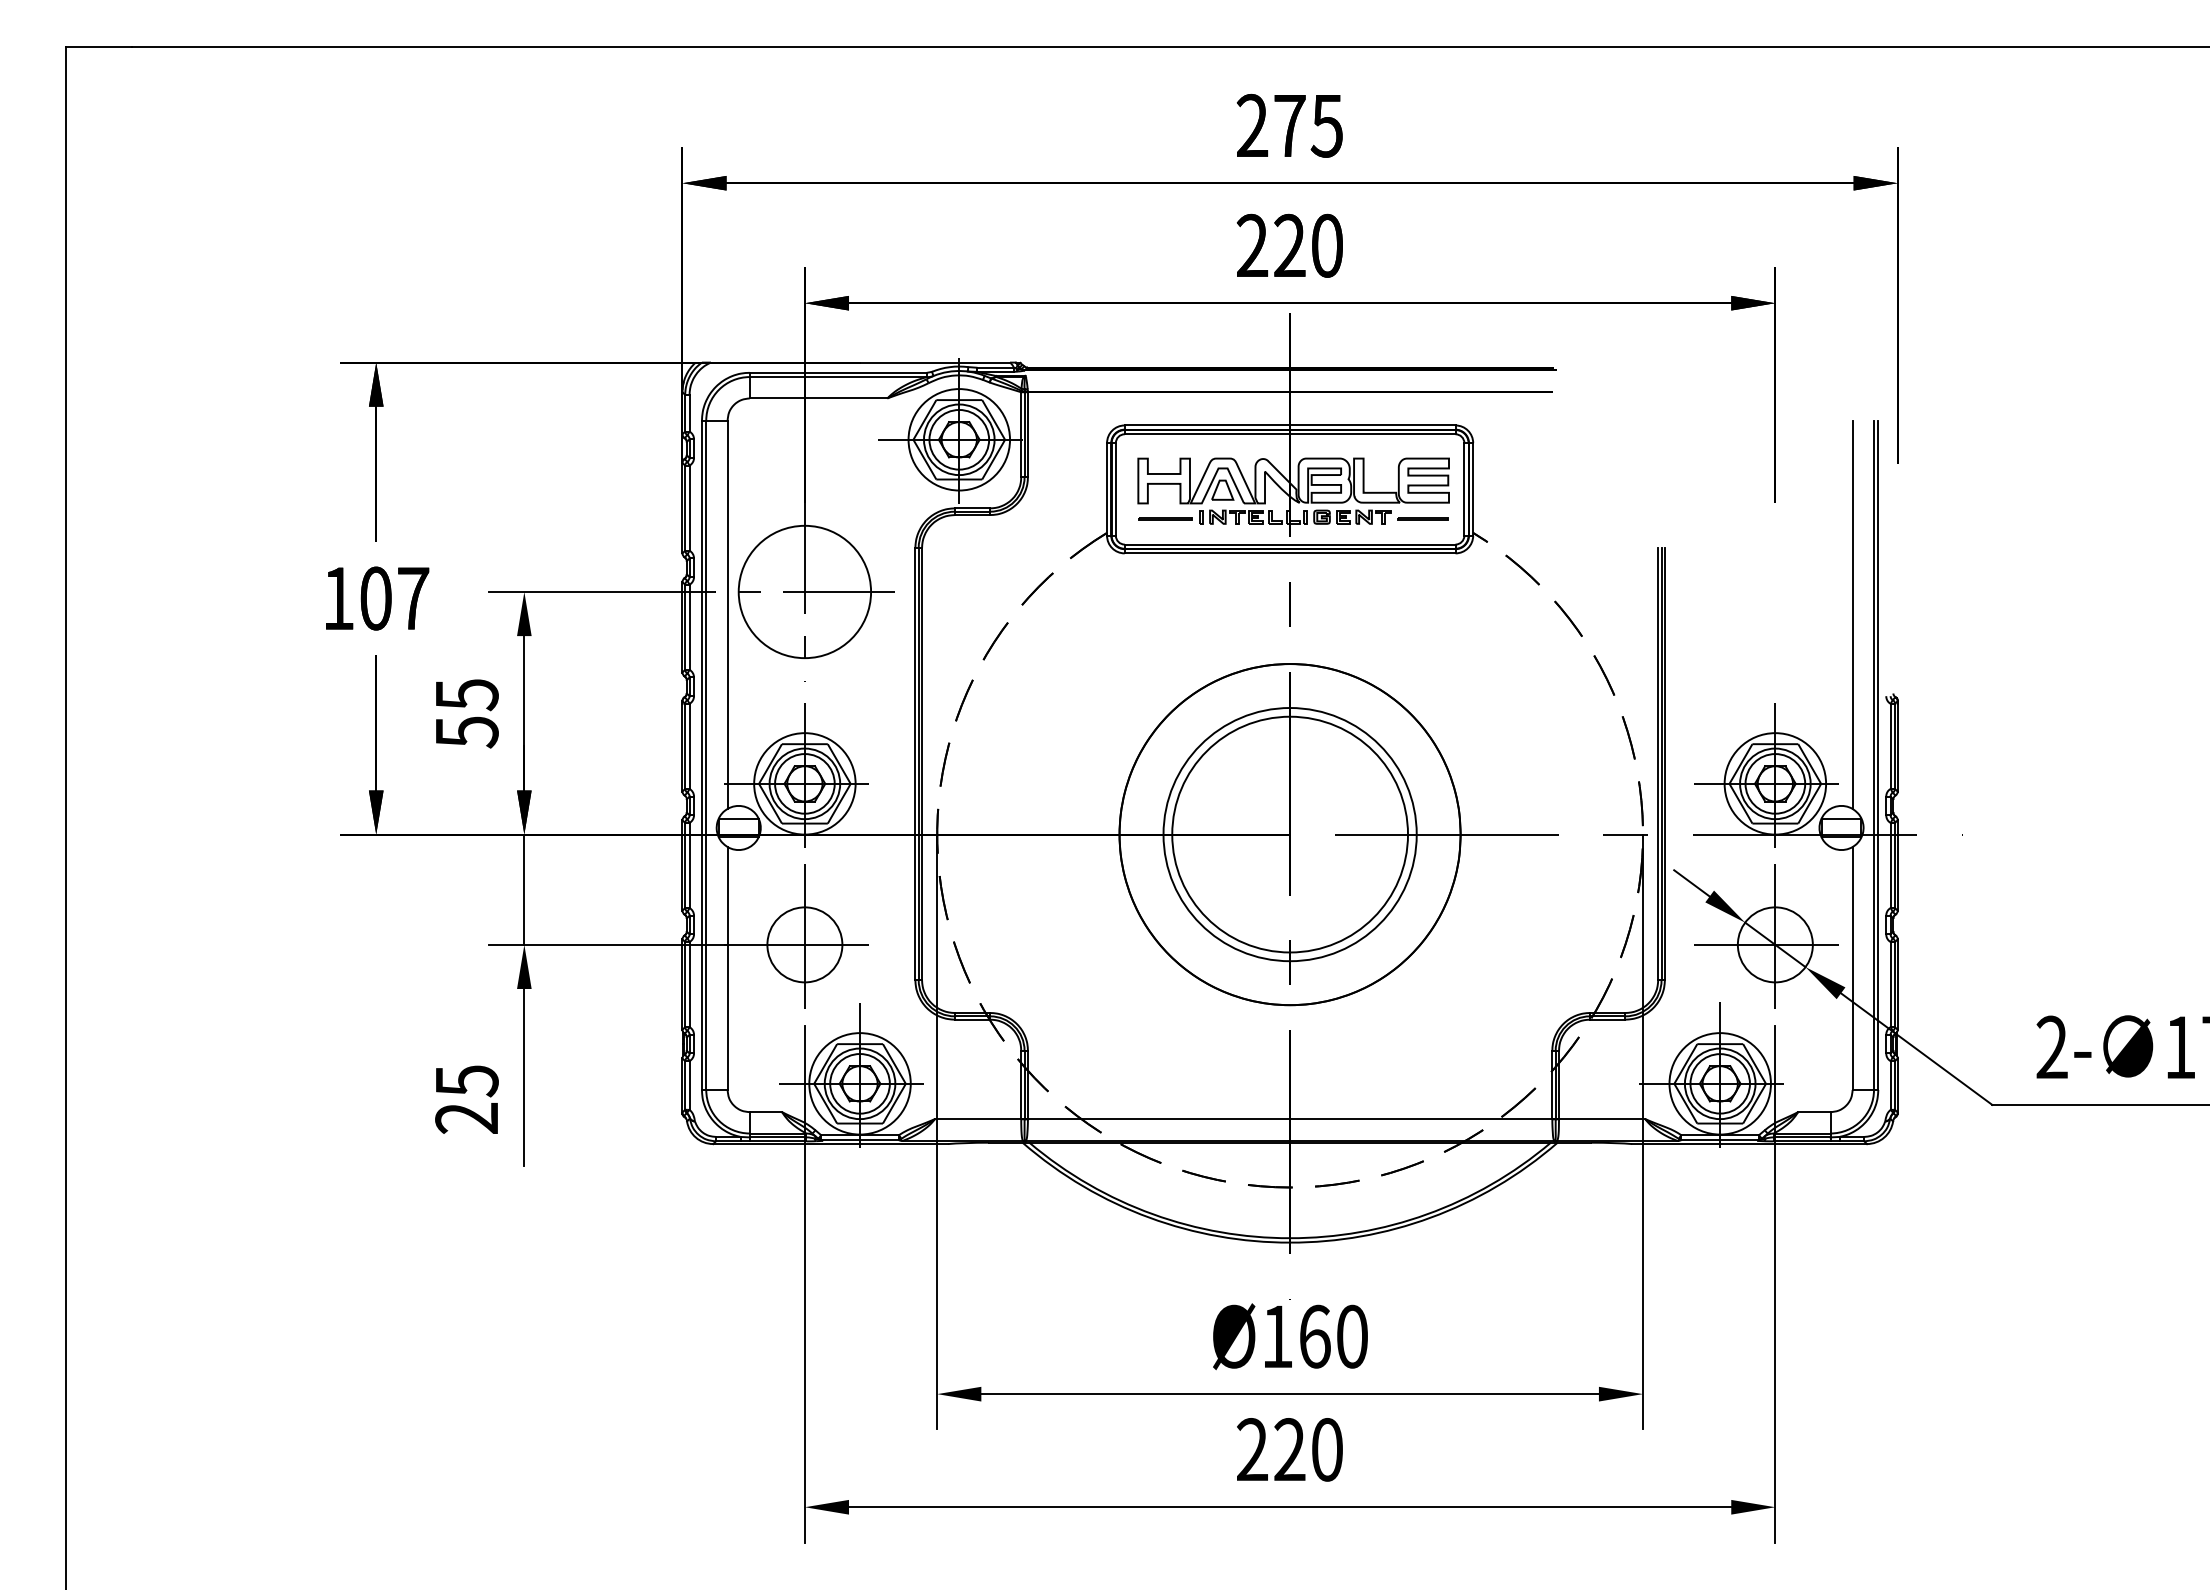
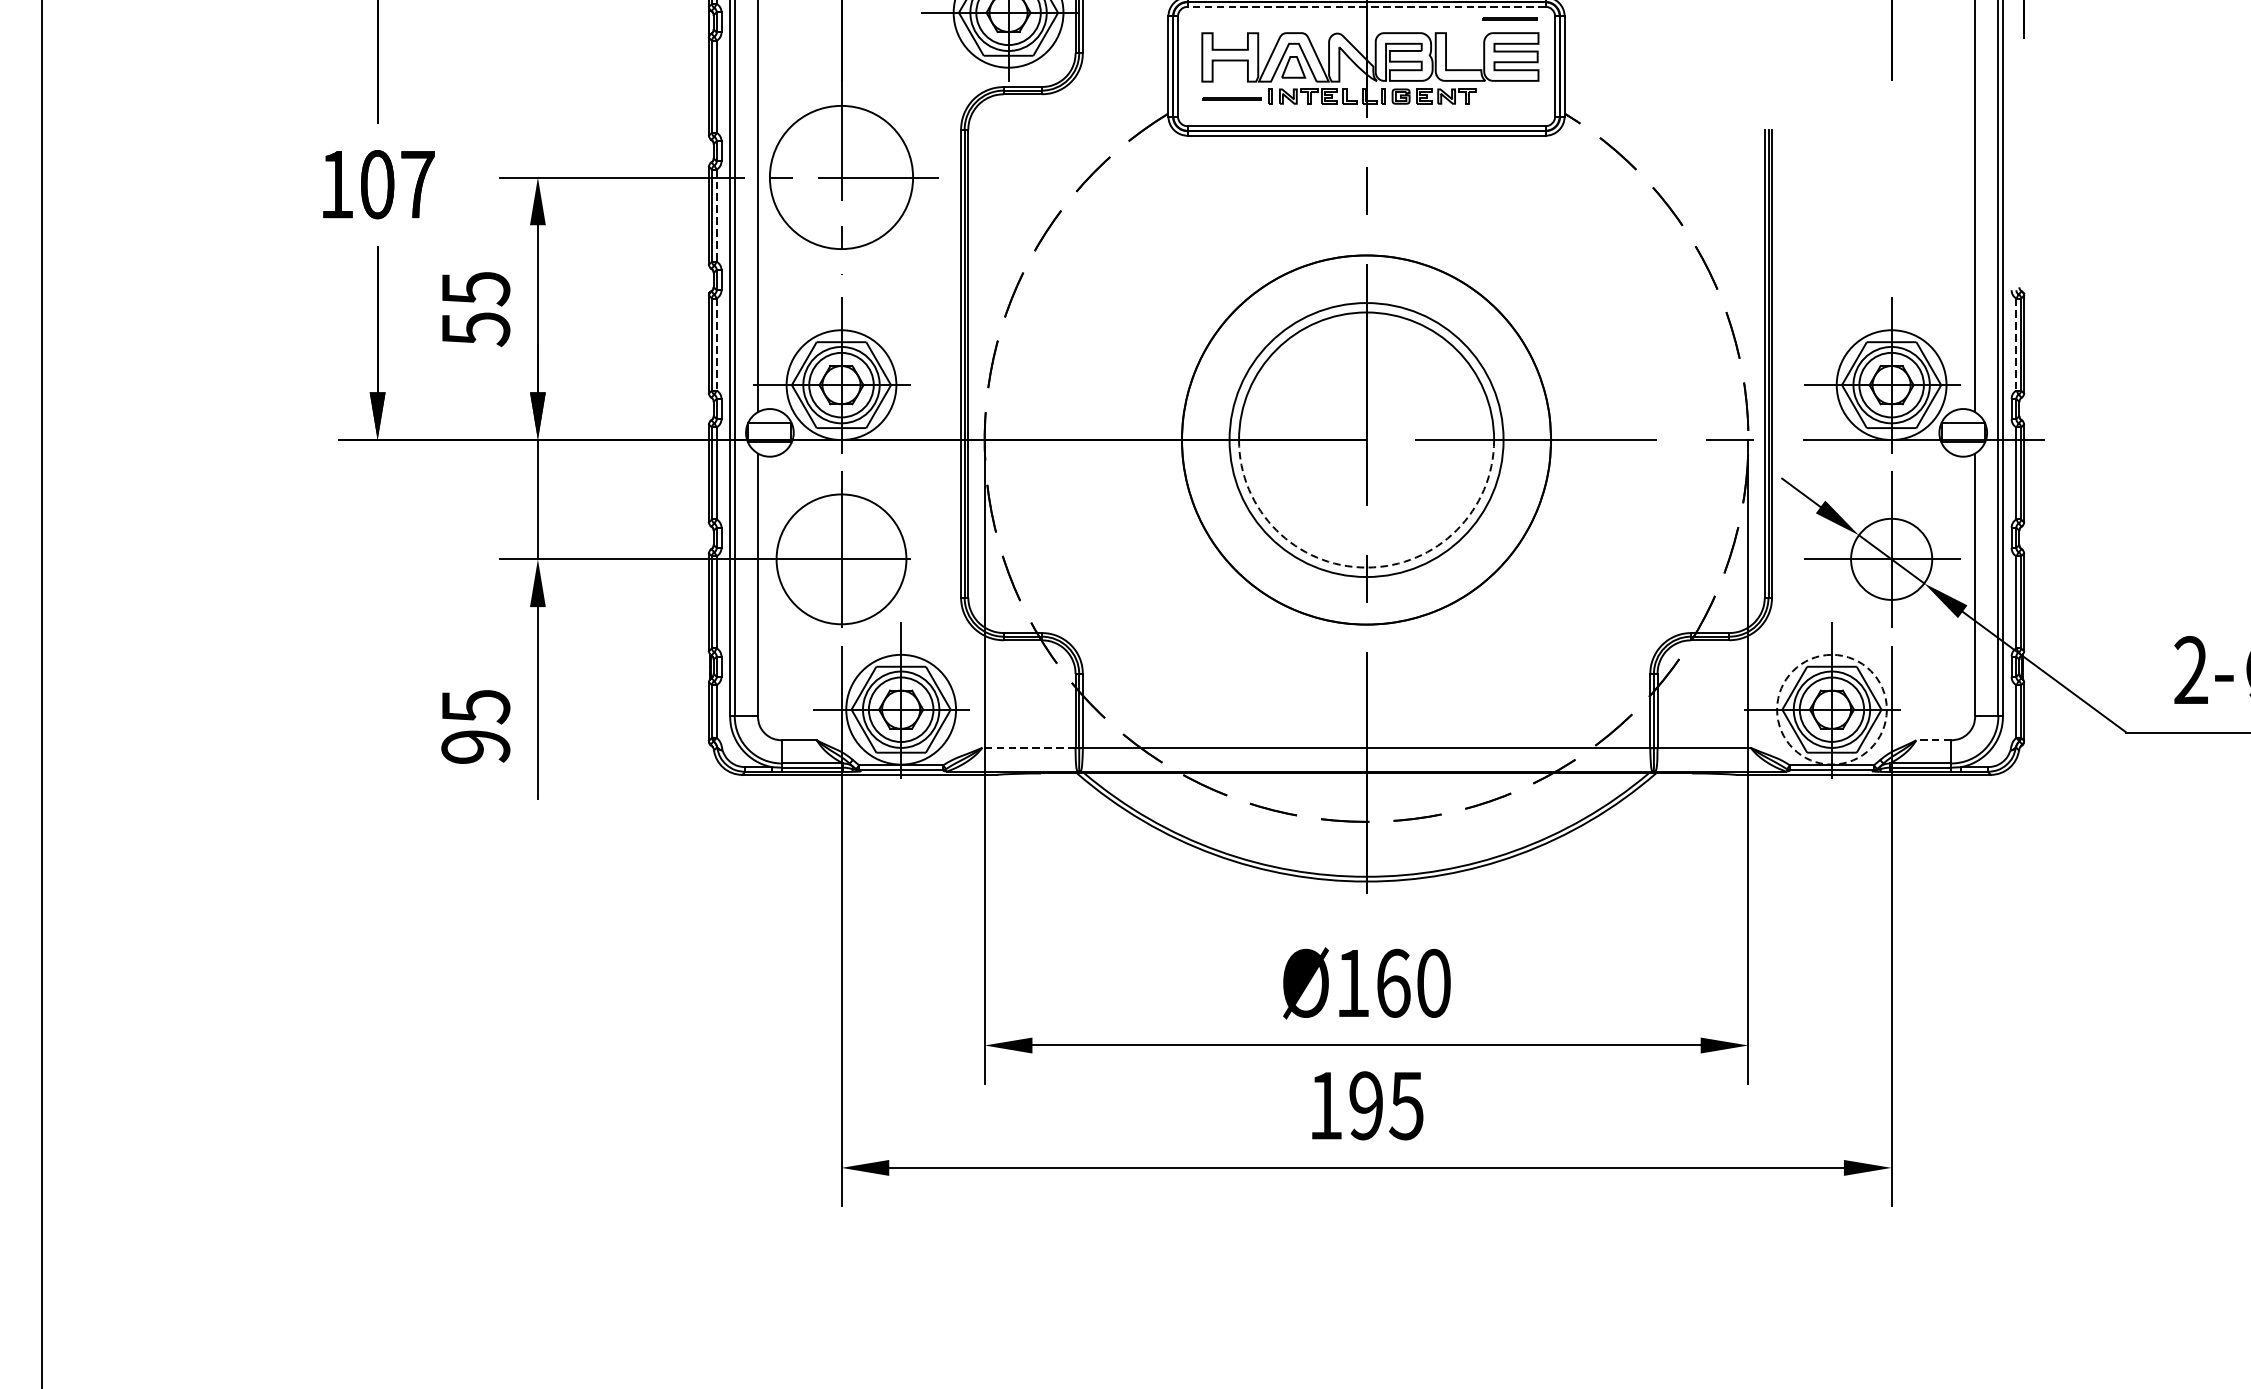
line: (1289, 434) -> (1365, 7), solid -> dashed
line: (1422, 518) -> (1509, 17), moved
line: (689, 627) -> (716, 215), solid -> dashed
line: (689, 746) -> (716, 344), solid -> dashed
line: (1890, 746) -> (2016, 344), solid -> dashed
circle: (804, 944) -> (841, 558), size x1.6
arc: (1290, 952) -> (1366, 567), solid -> dashed
circle: (1719, 1083) -> (1831, 709), solid -> dashed
line: (1813, 1112) -> (1932, 740), solid -> dashed
text: (466, 1118) -> (475, 747), 25 -> 95
line: (977, 1119) -> (1028, 748), solid -> dashed
text: (1289, 1449) -> (1365, 1105), 220 -> 195

